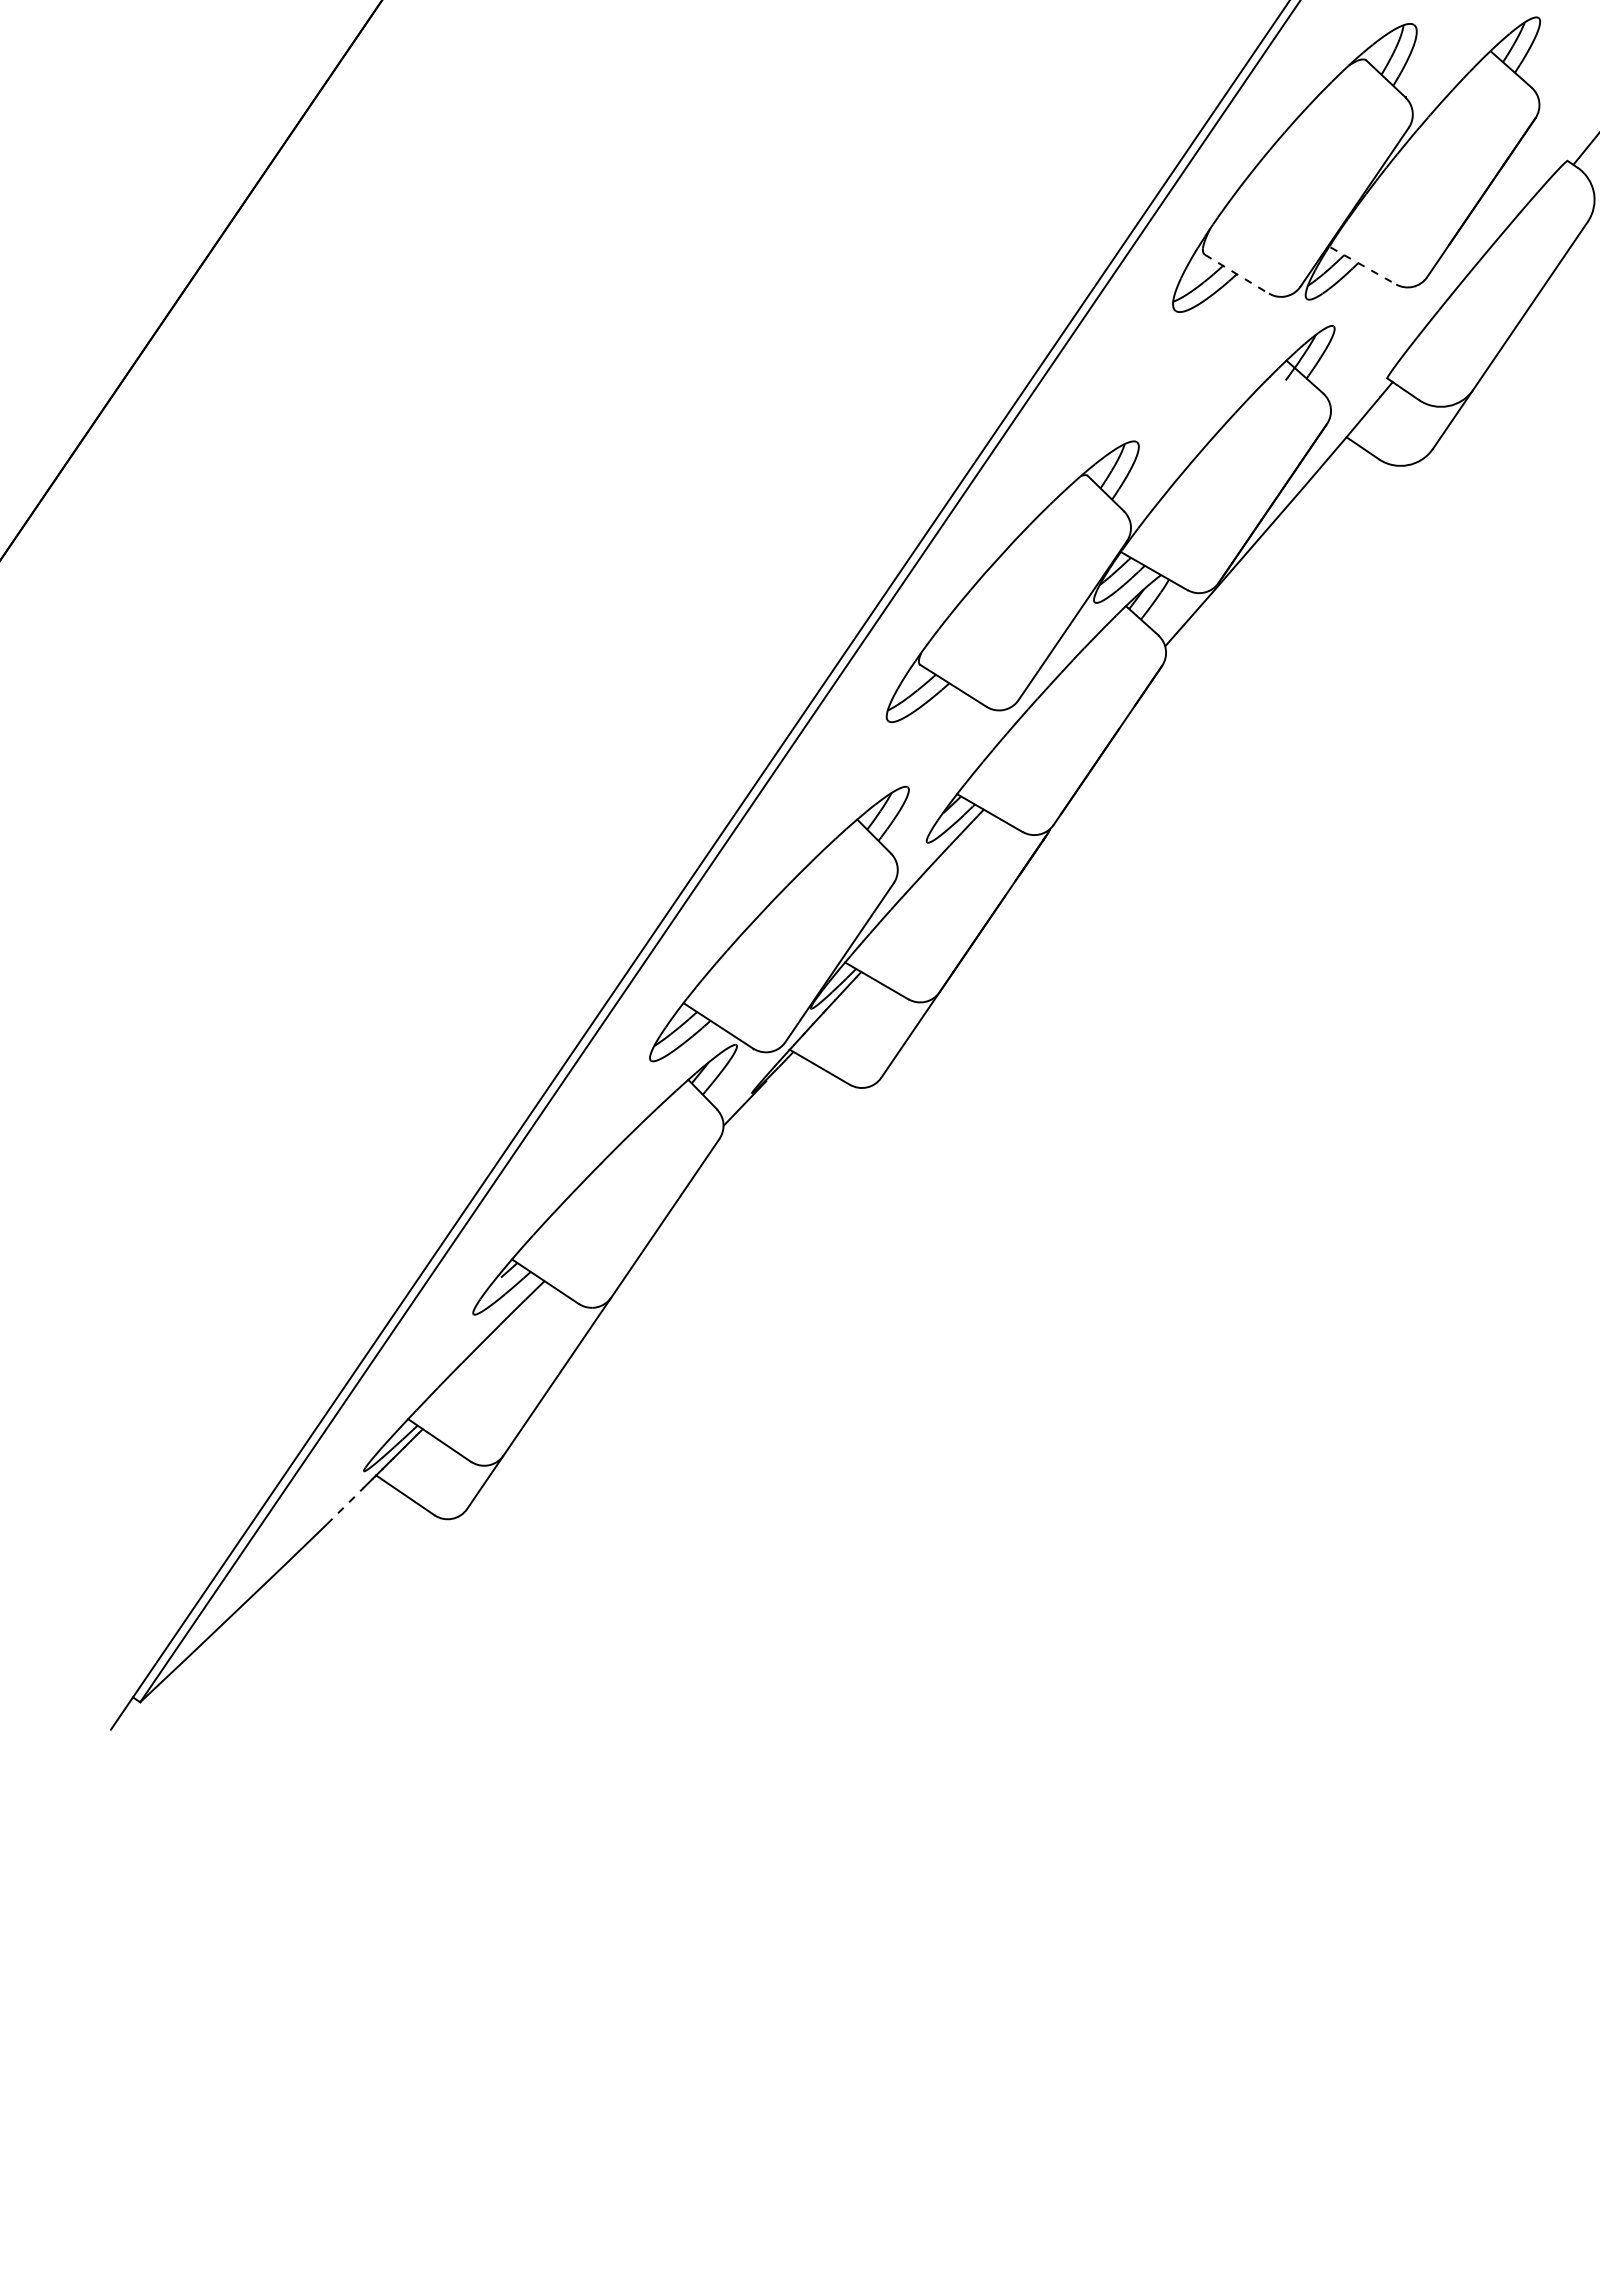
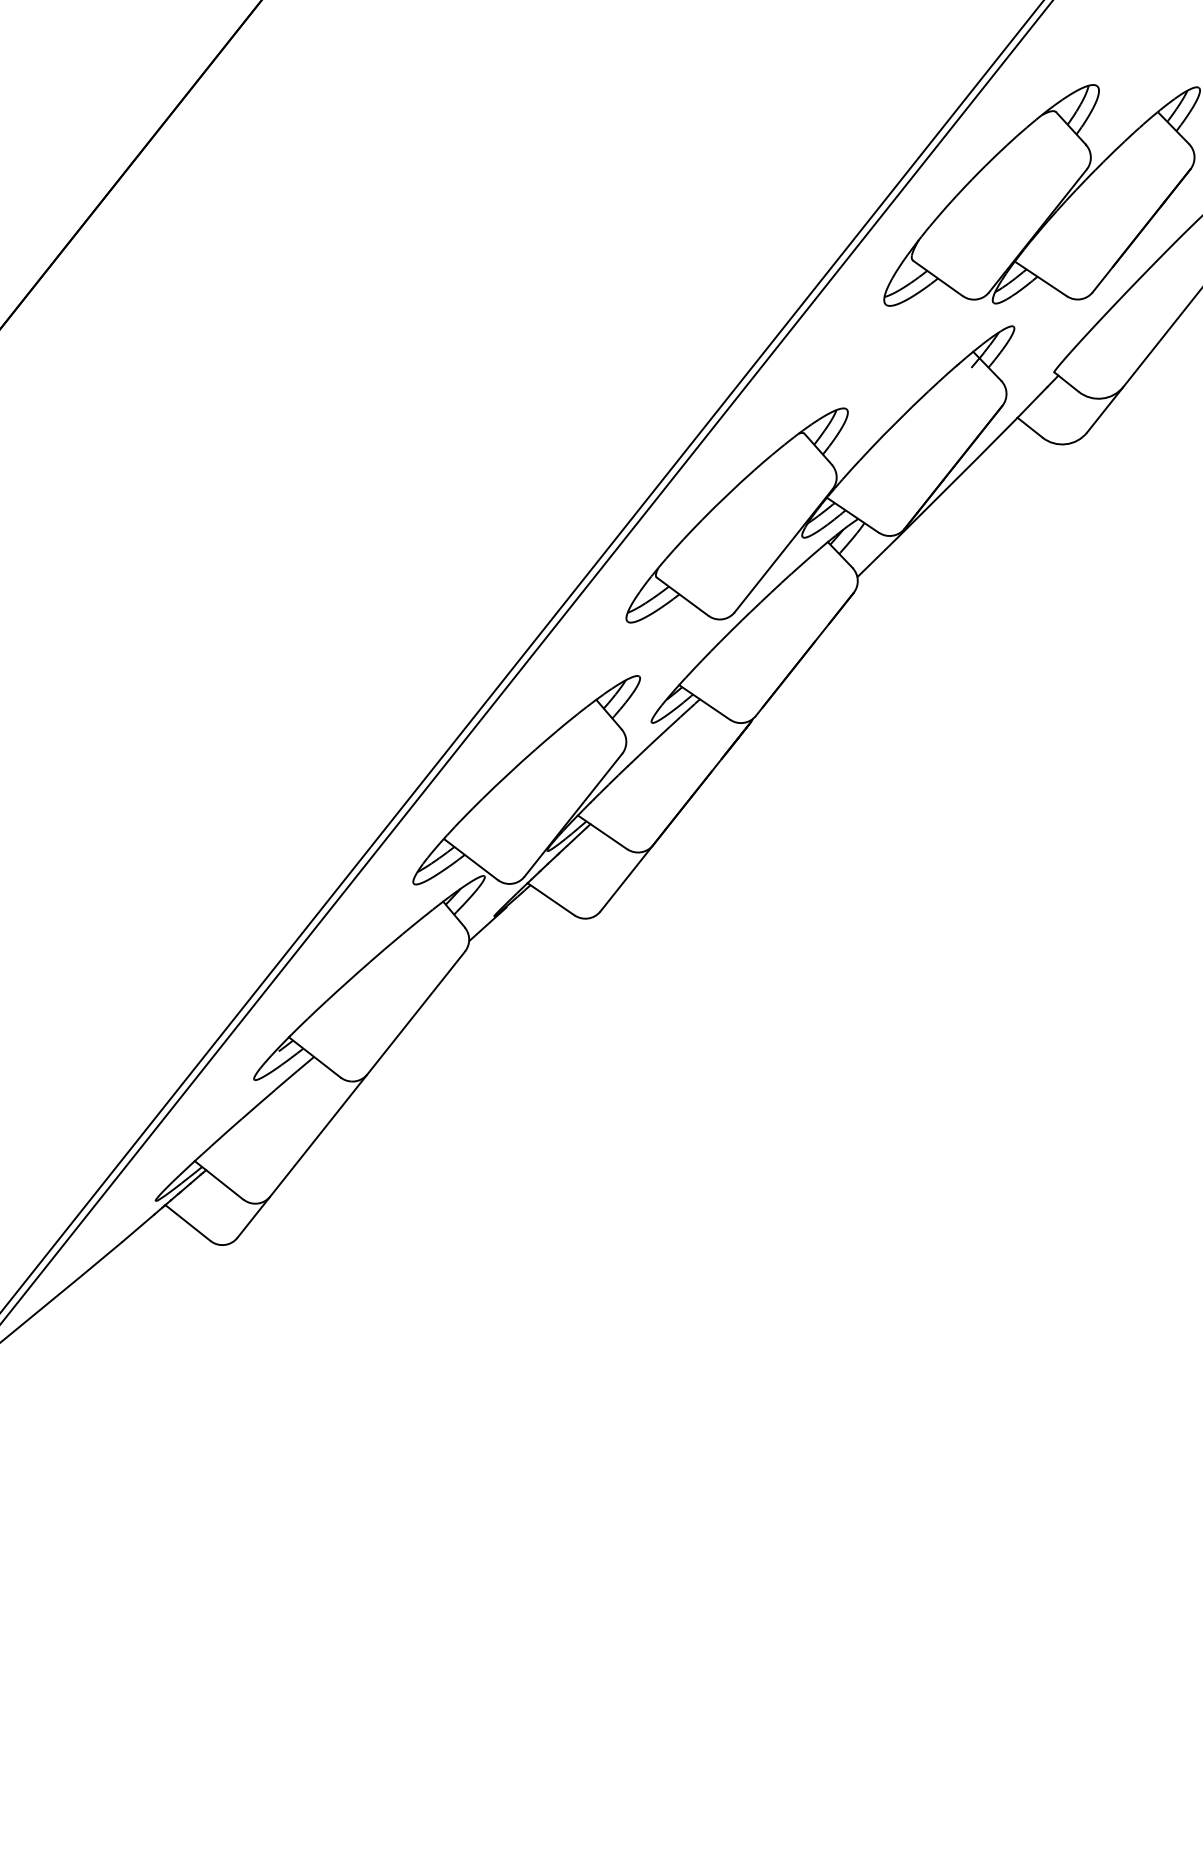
line: (1363, 265) -> (1041, 278), dashed -> solid
line: (1237, 274) -> (938, 278), dashed -> solid
line: (345, 1506) -> (138, 1228), dashed -> solid

